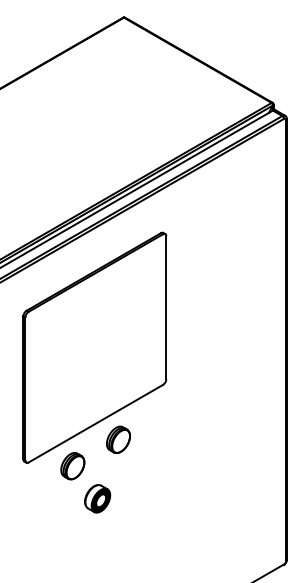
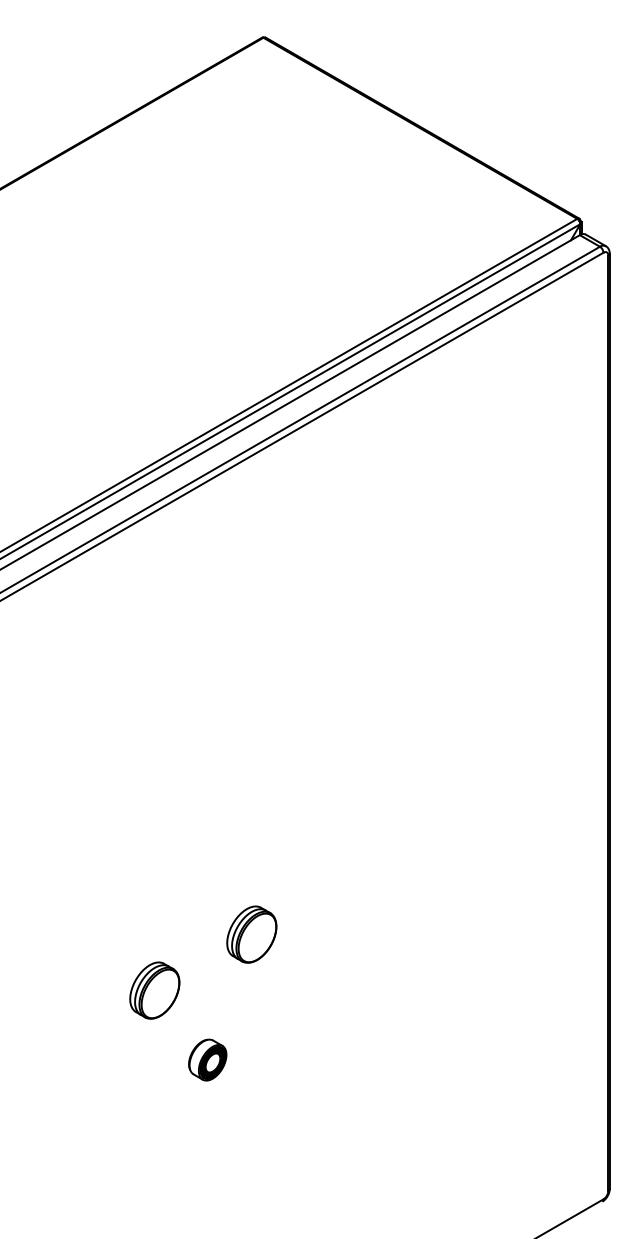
part: (94, 347) -> (200, 738), removed
part: (97, 498) -> (207, 1059), size x0.7

